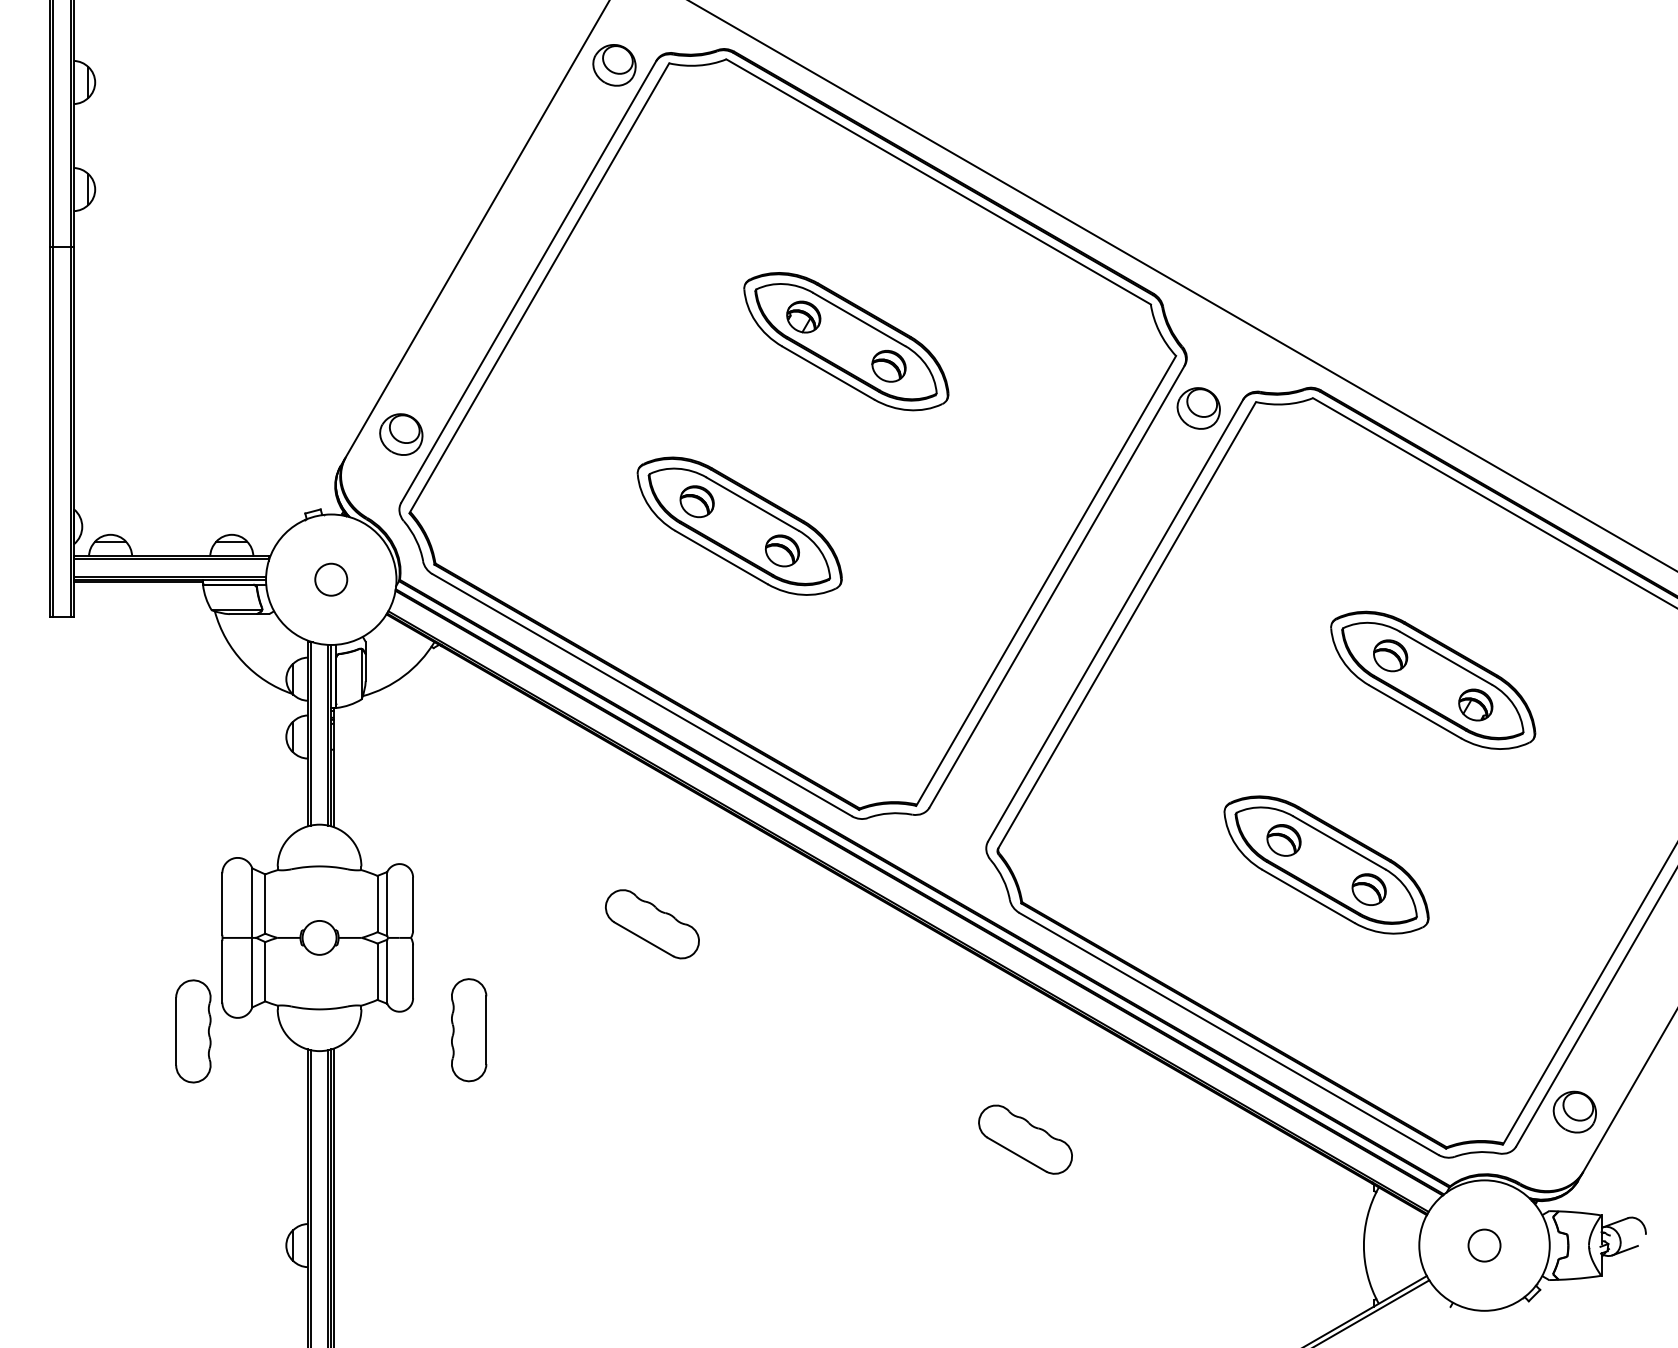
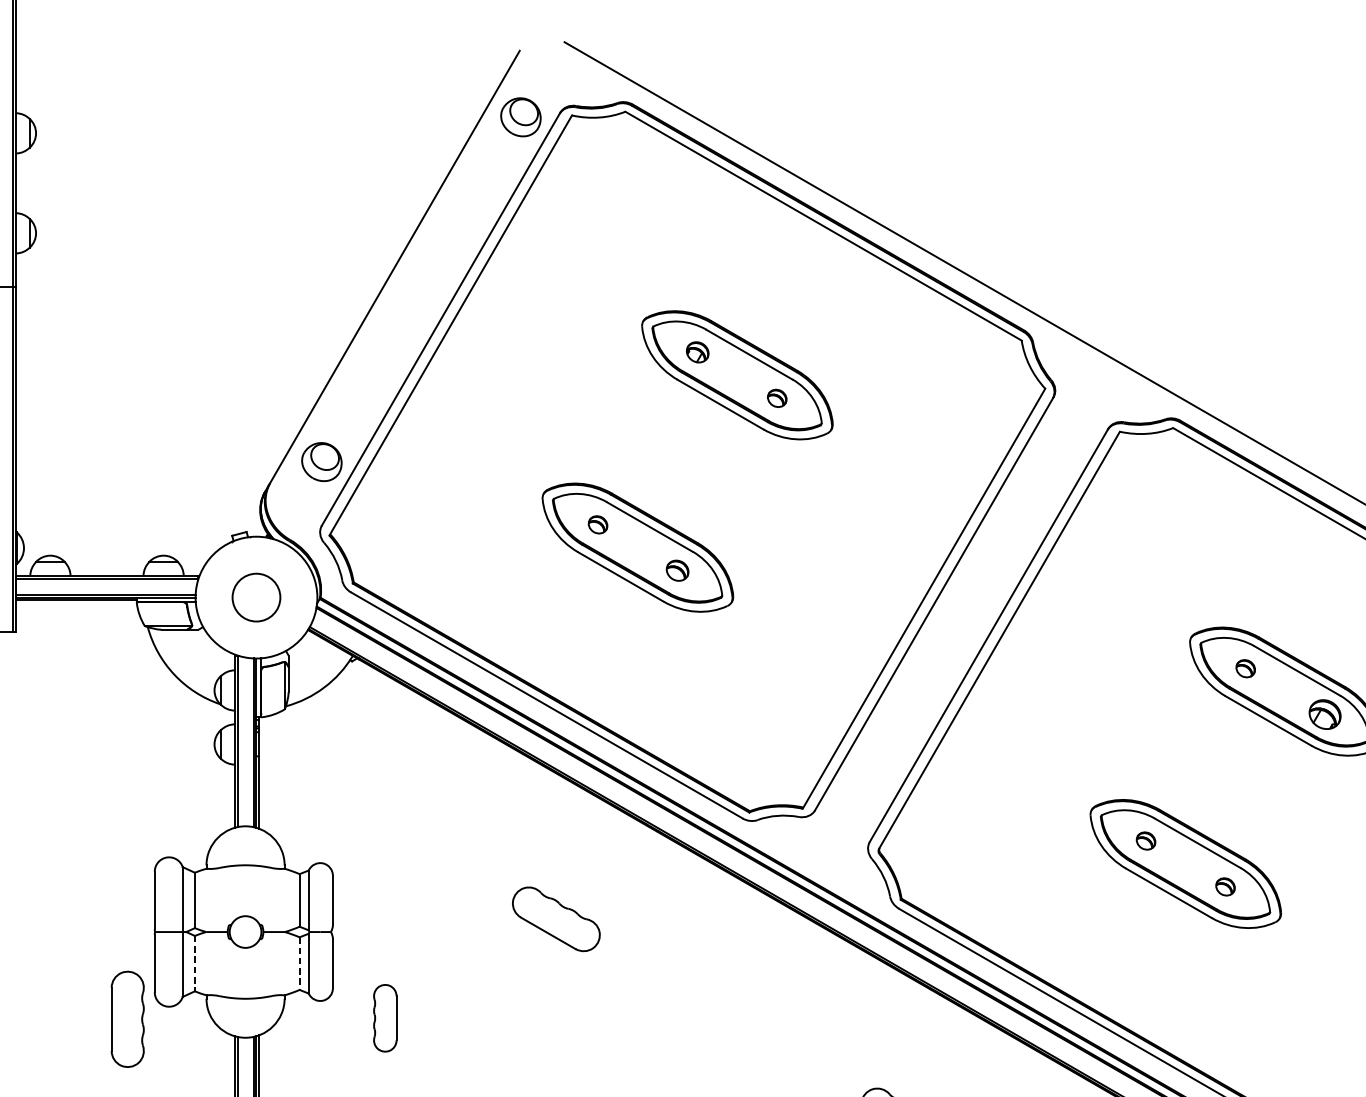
part: (803, 316) -> (697, 351), size x0.7
part: (888, 366) -> (776, 398), size x0.6
part: (1198, 408) -> (1066, 437), removed
part: (696, 501) -> (597, 524), size x0.6
part: (781, 550) -> (676, 570), size x0.7
circle: (331, 579) -> (256, 597), size x1.6
part: (1390, 655) -> (1245, 668), size x0.6
part: (1283, 840) -> (1145, 841), size x0.6
part: (1368, 889) -> (1224, 886), size x0.6
line: (265, 971) -> (195, 963), solid -> dashed
line: (377, 972) -> (299, 964), solid -> dashed
part: (469, 1030) -> (385, 1018), size x0.7

